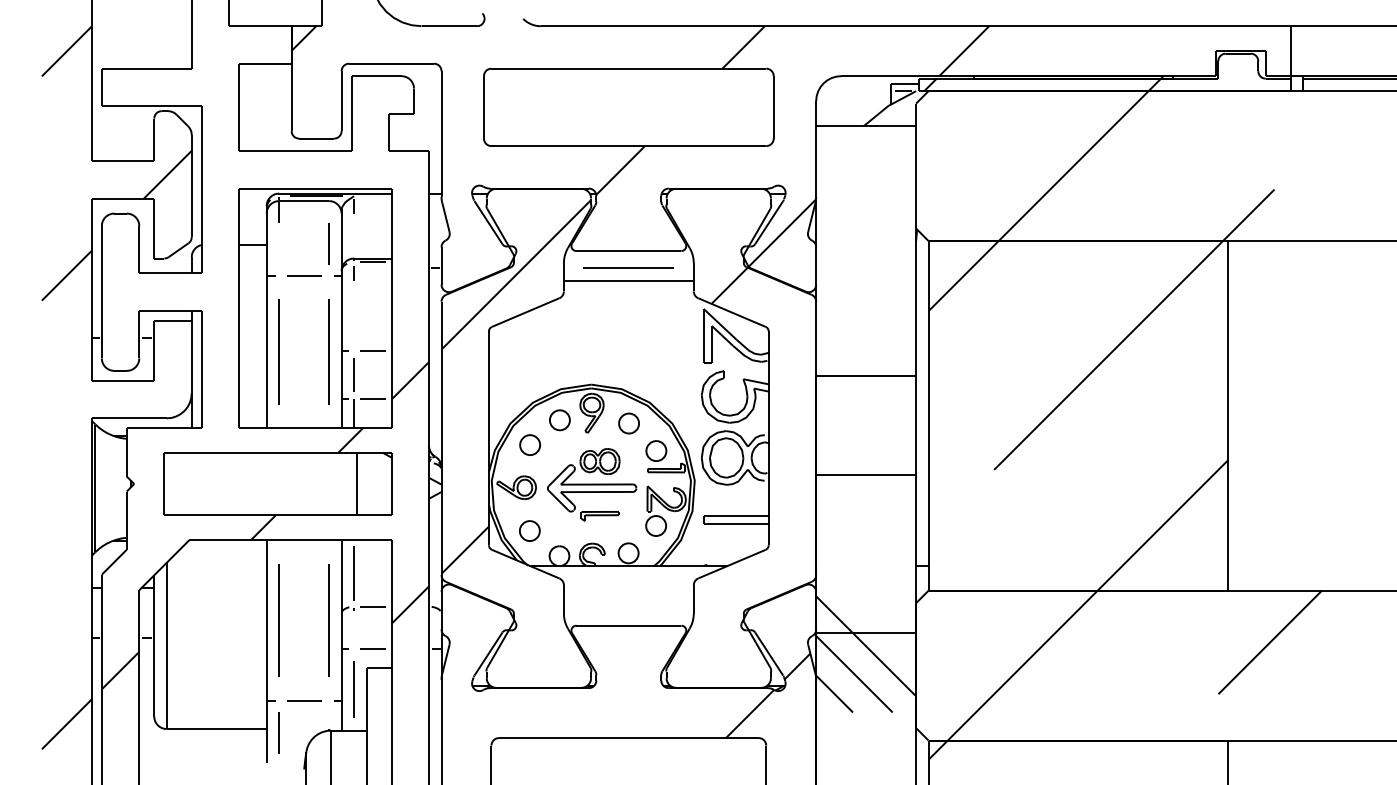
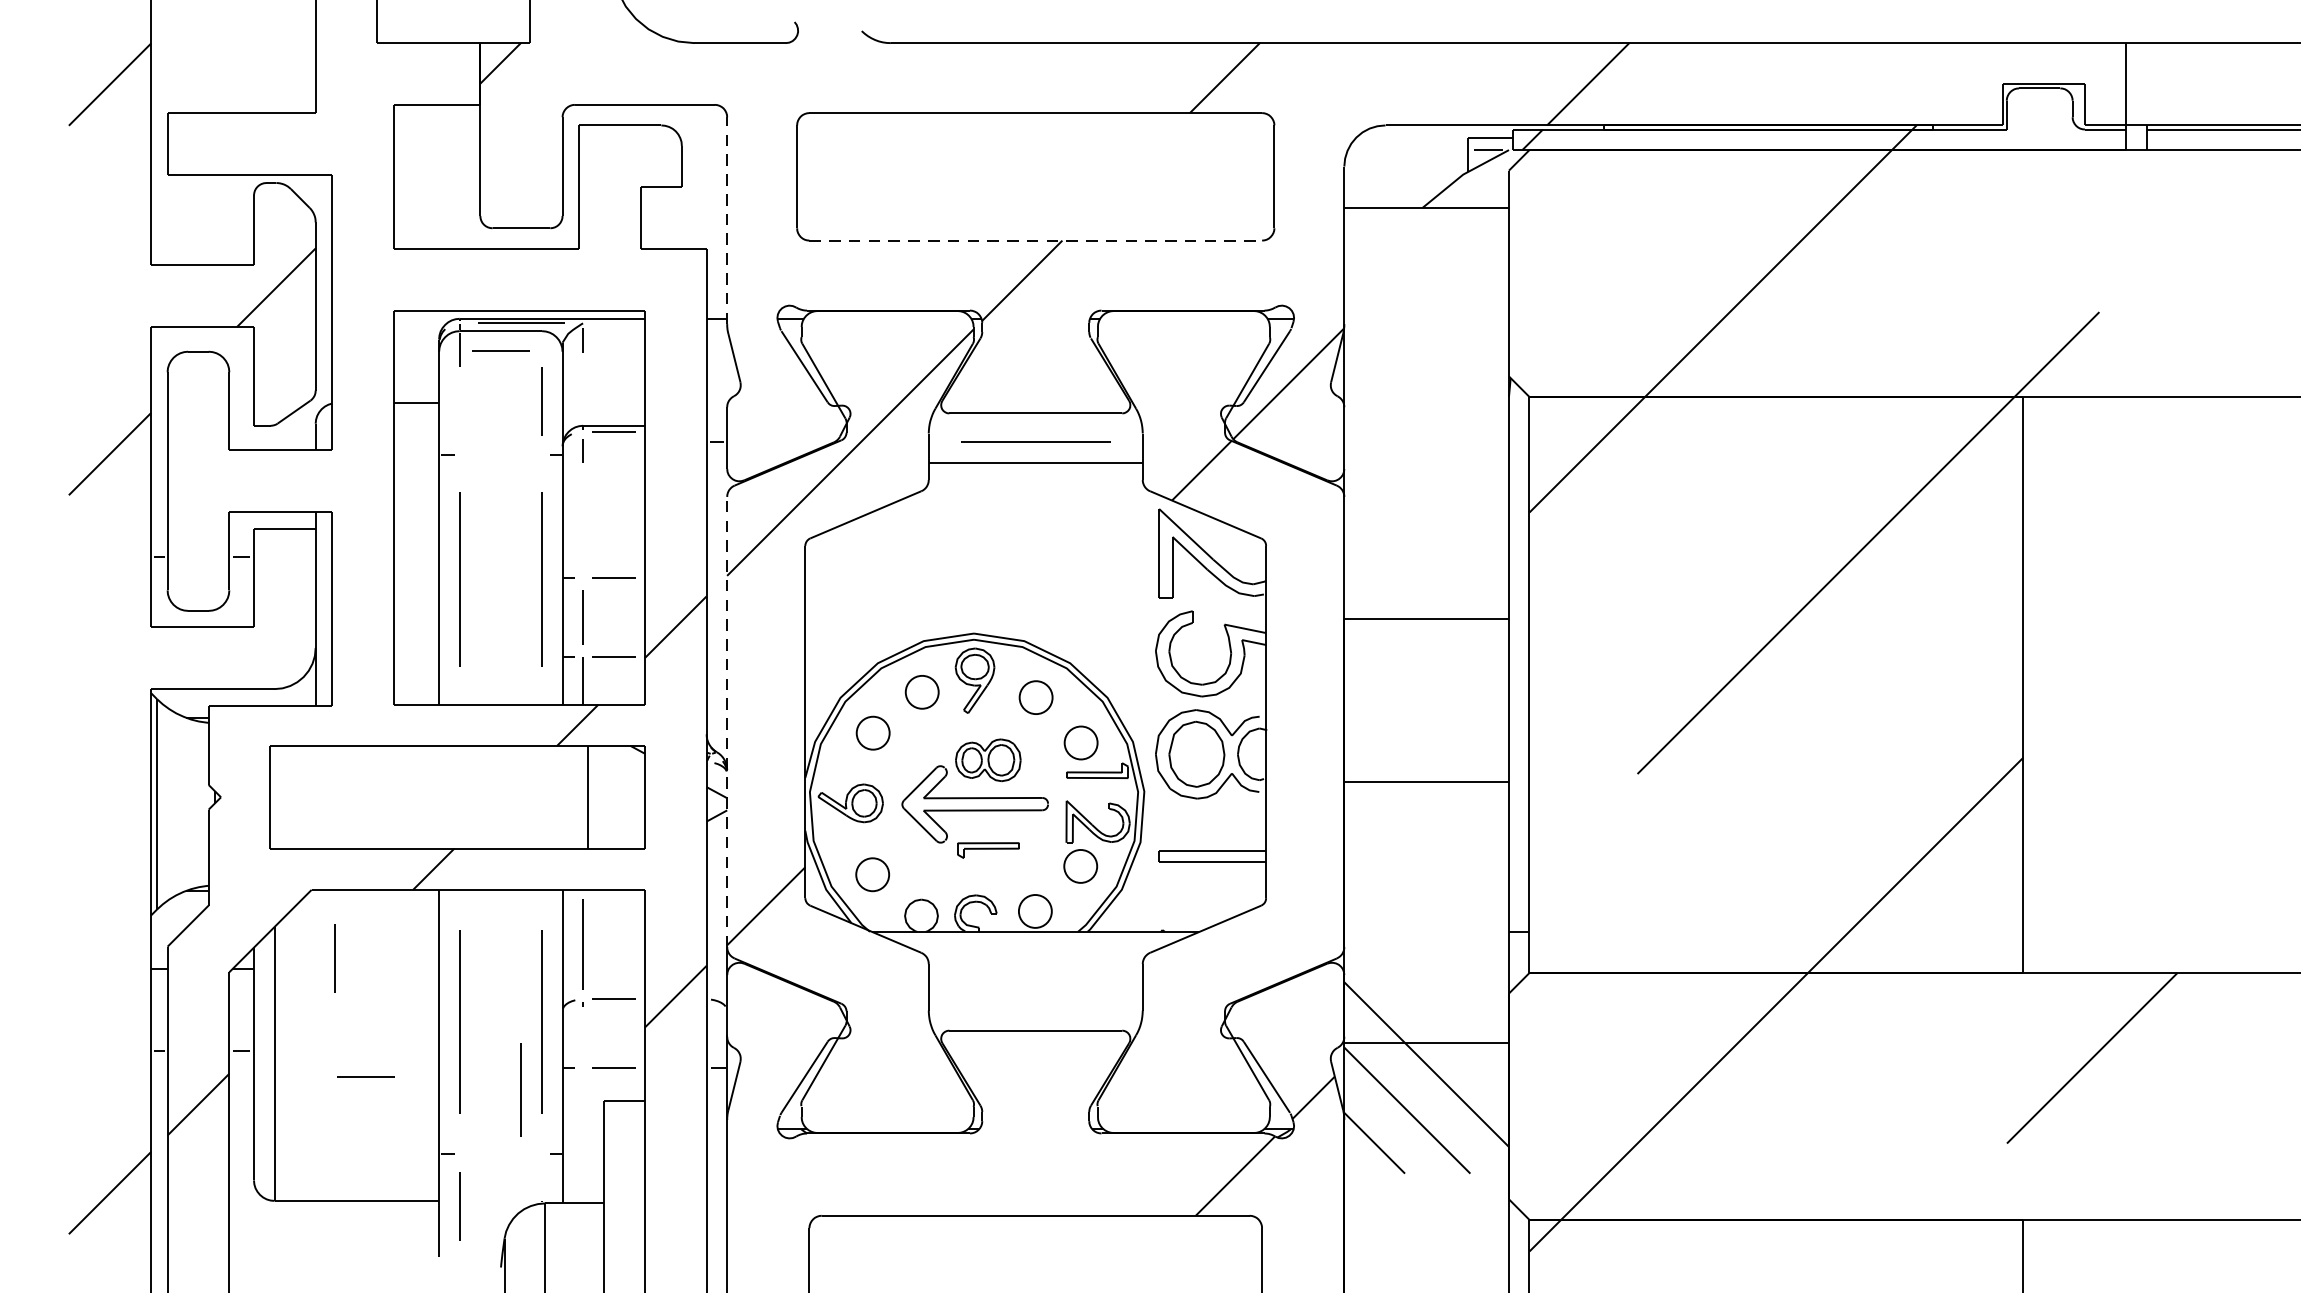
line: (441, 133) -> (727, 219), solid -> dashed
line: (629, 146) -> (1036, 241), solid -> dashed
line: (304, 275) -> (501, 349), moved
line: (441, 438) -> (727, 722), solid -> dashed
line: (202, 581) -> (333, 957), added
line: (353, 689) -> (519, 1089), moved
line: (304, 700) -> (366, 1076), moved

